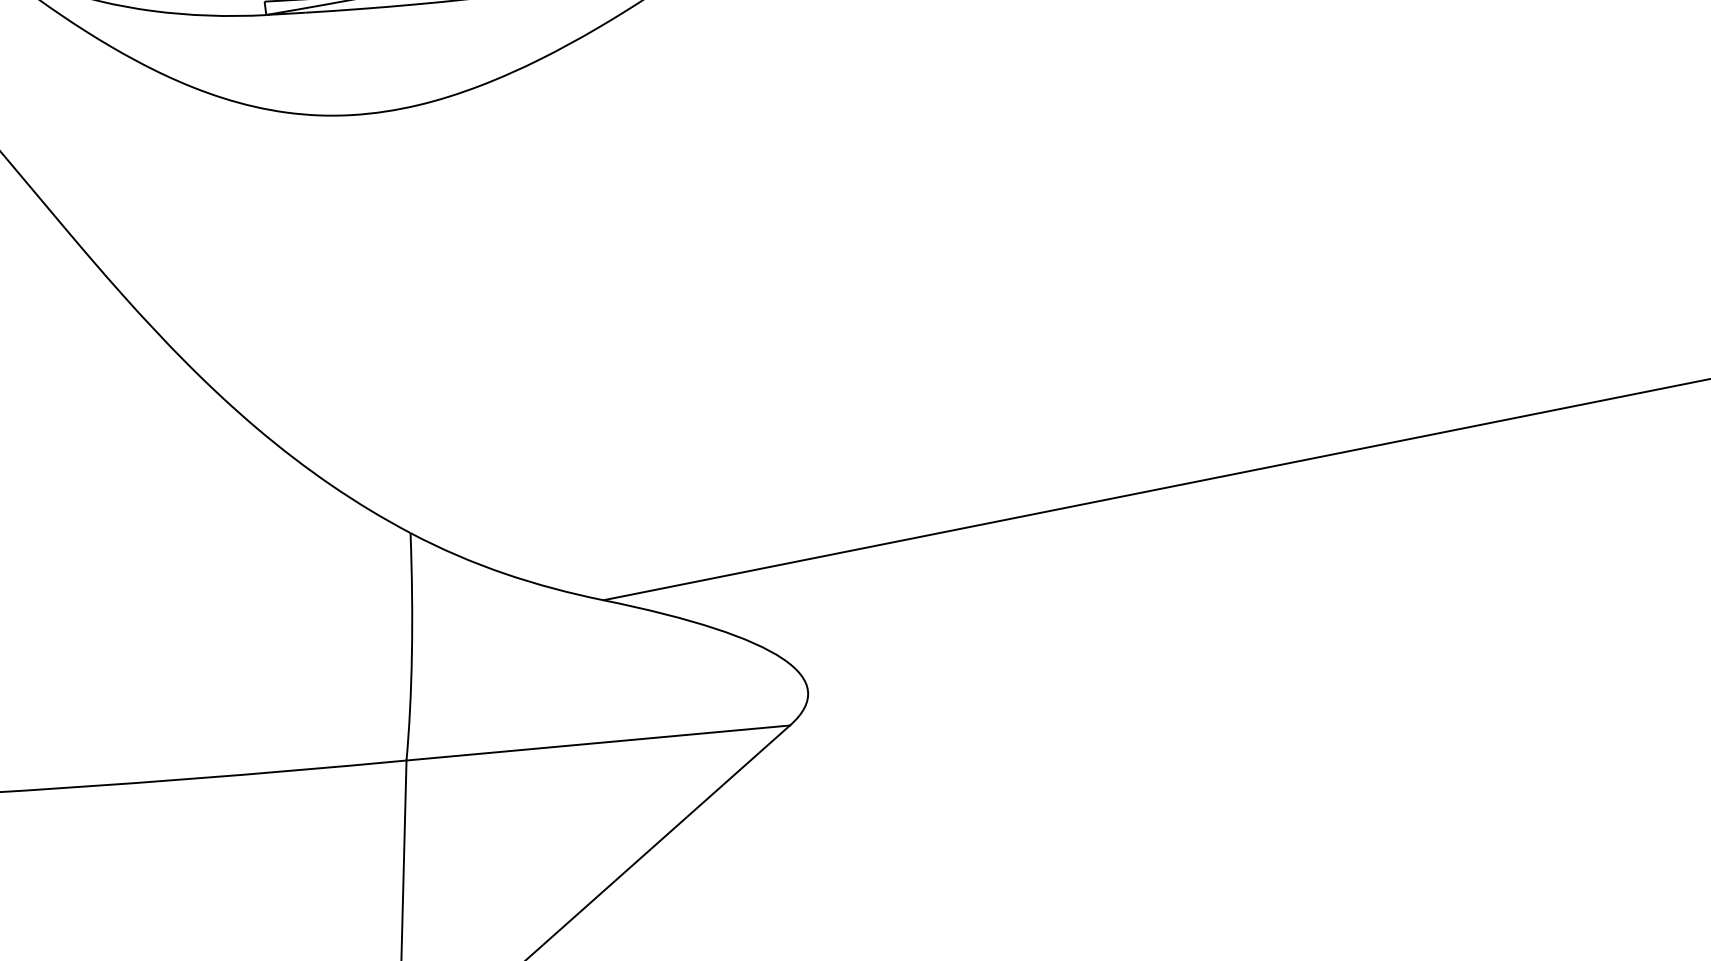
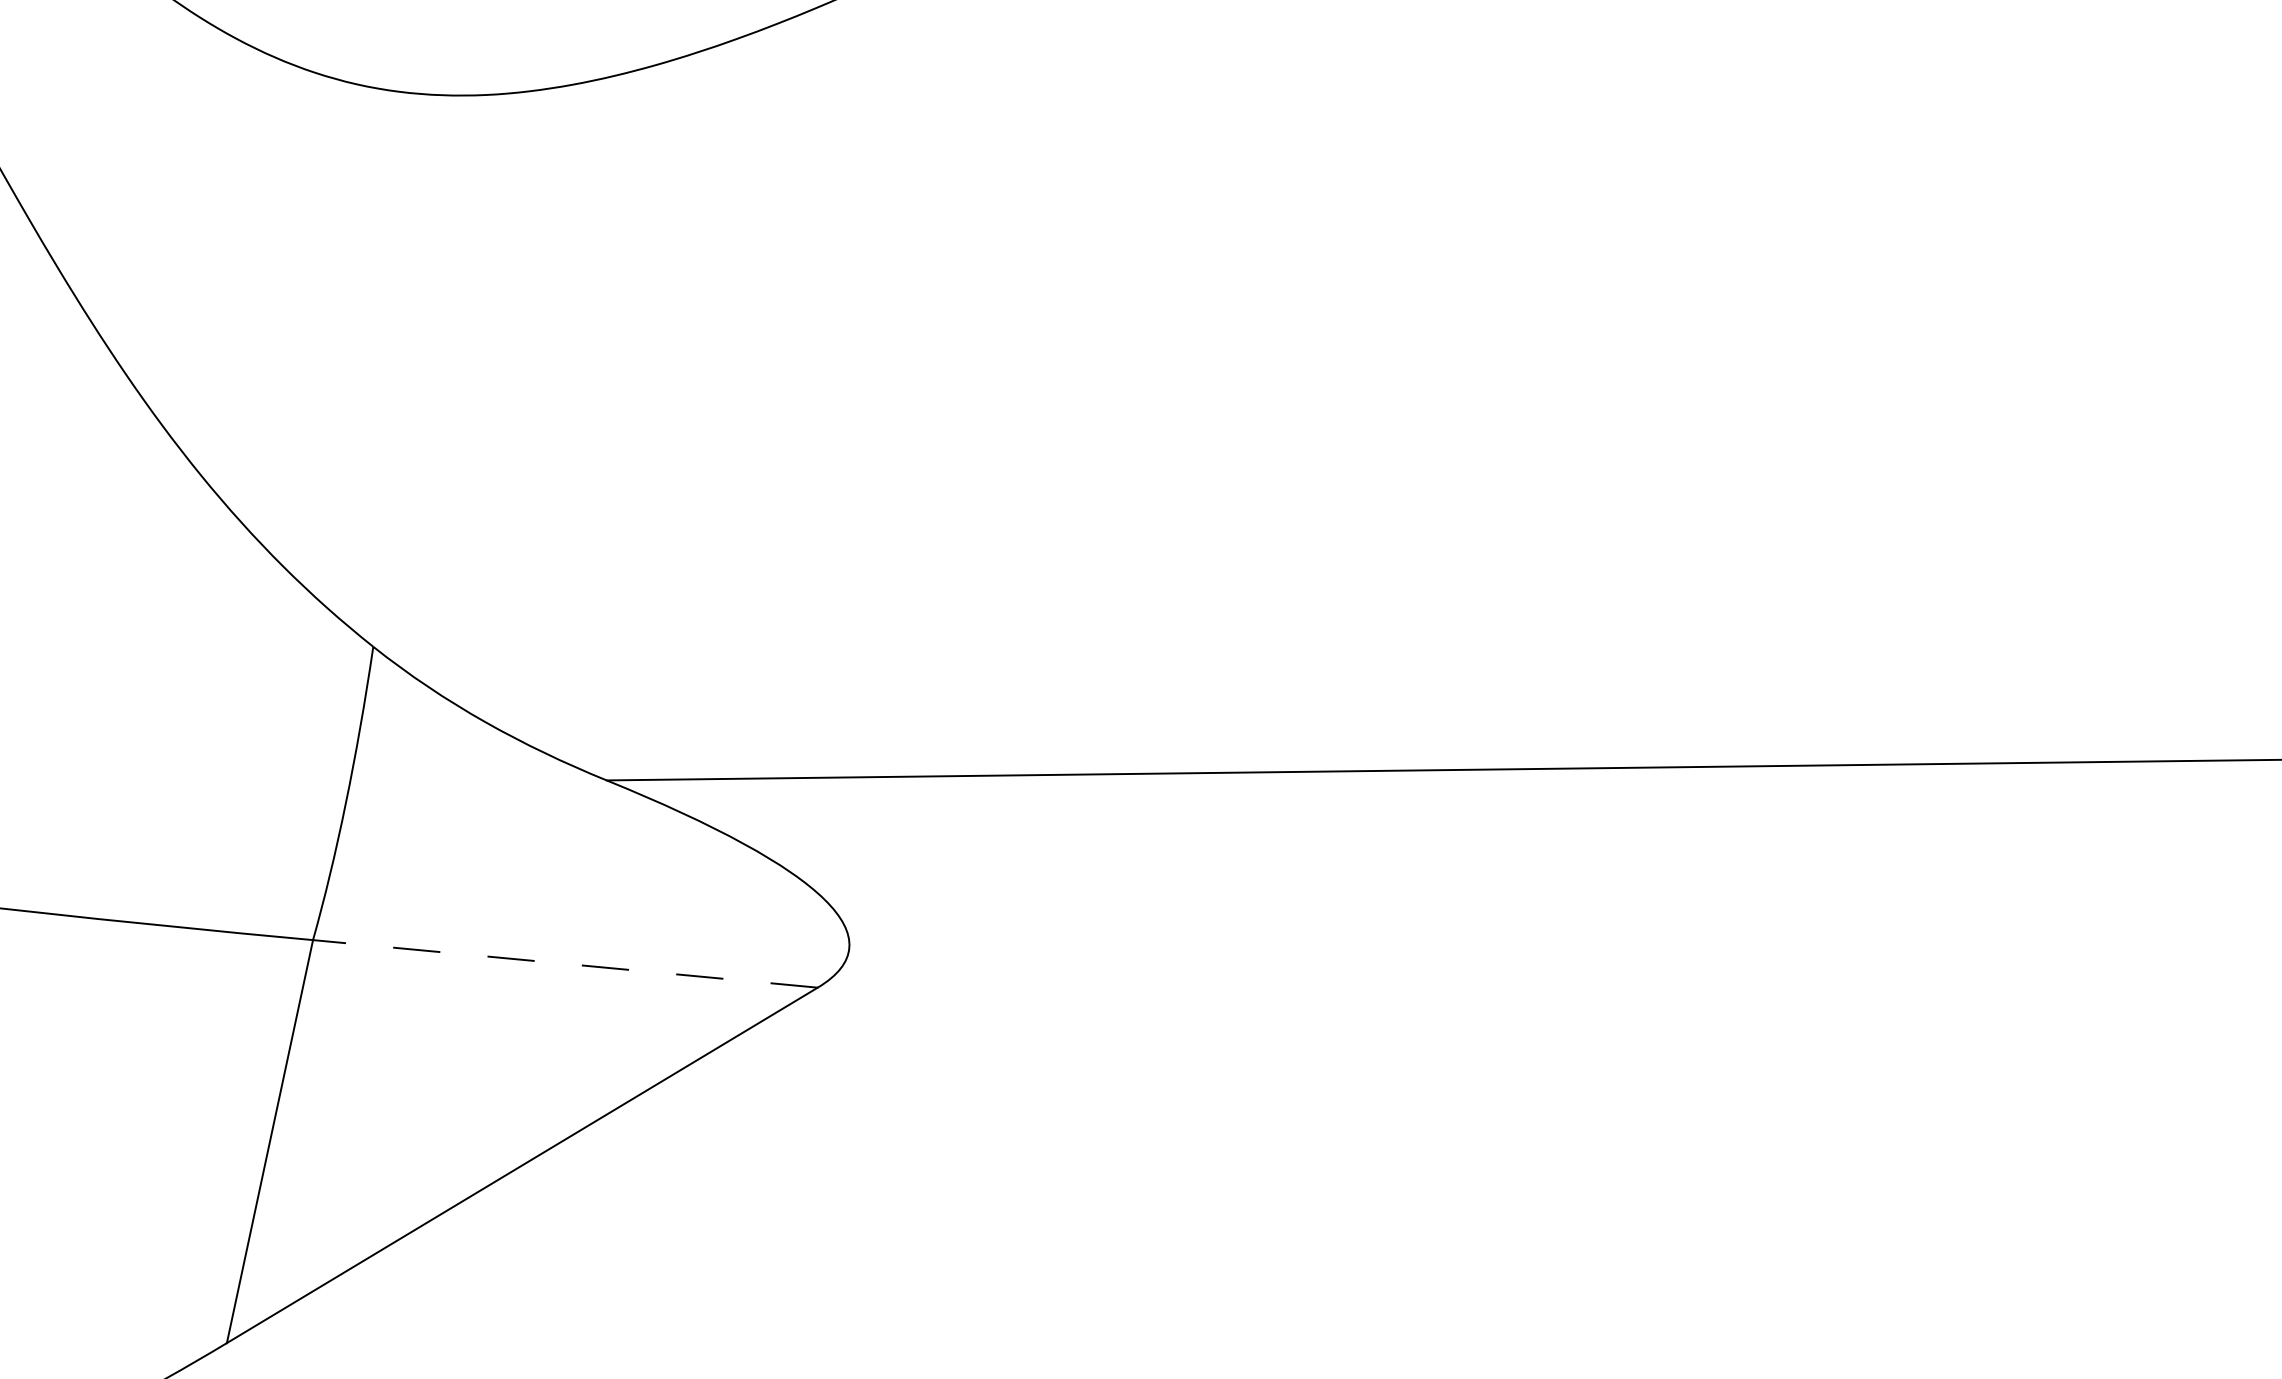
line: (597, 742) -> (564, 963), solid -> dashed

